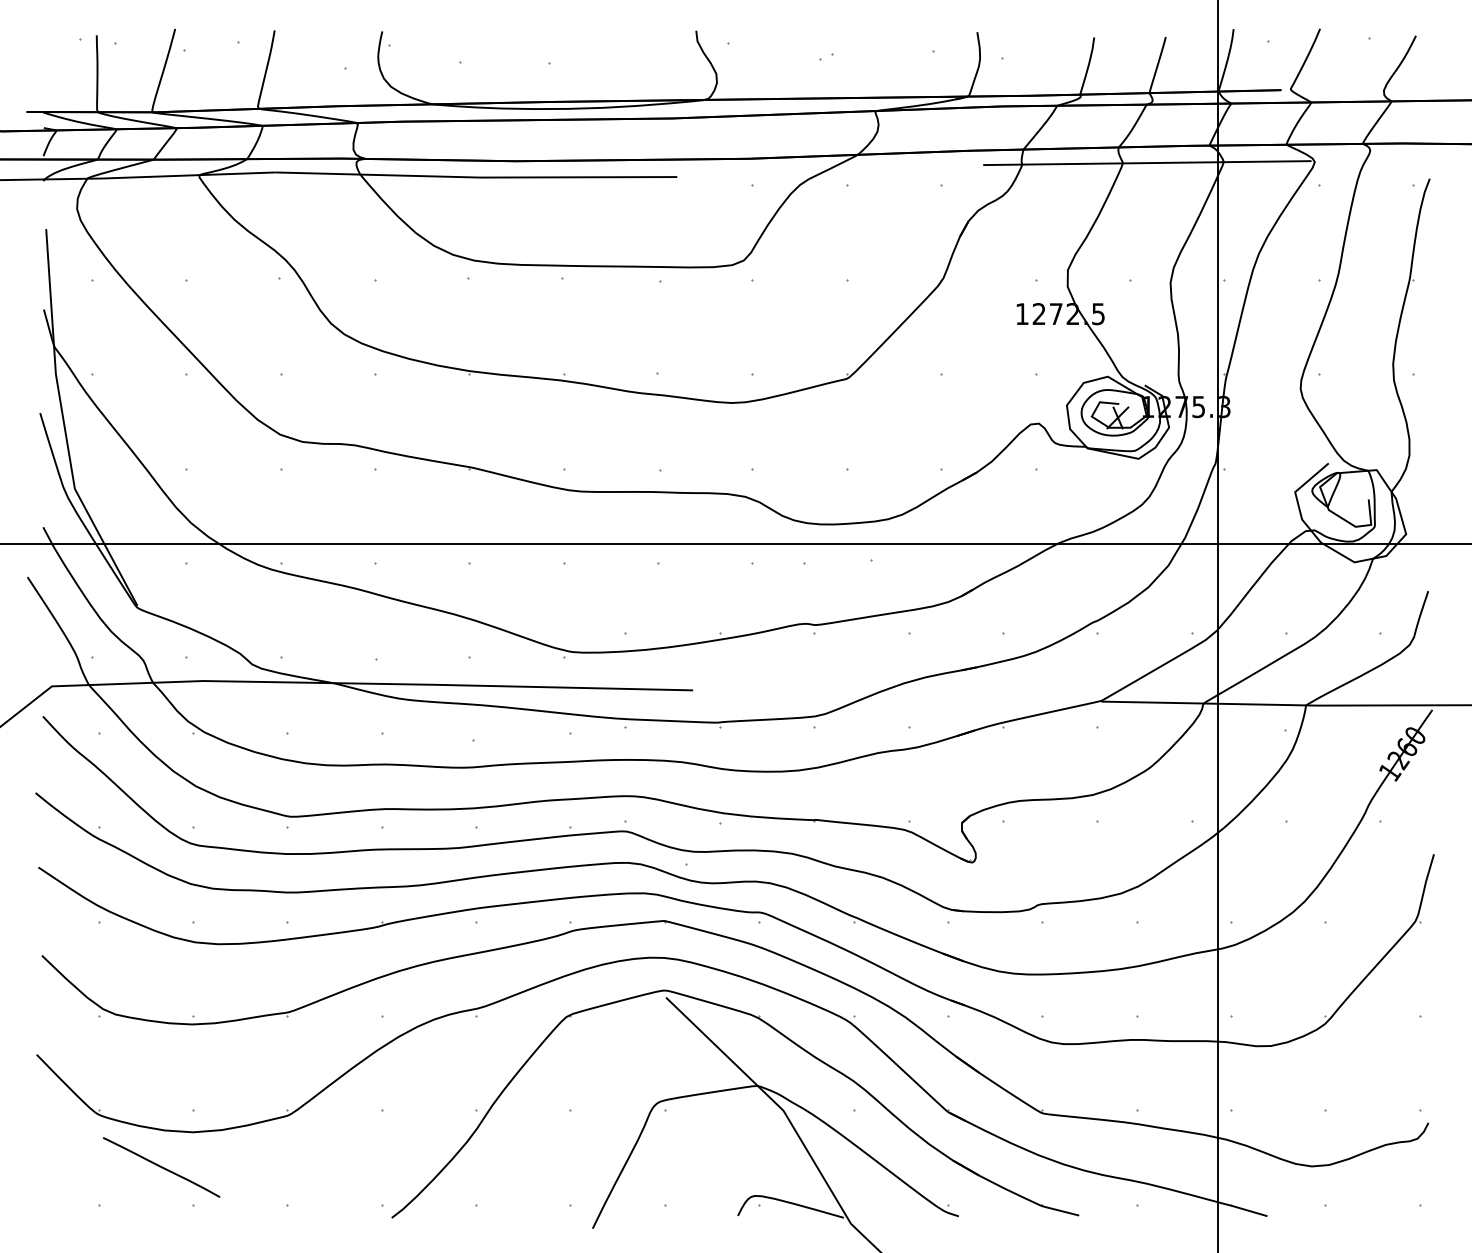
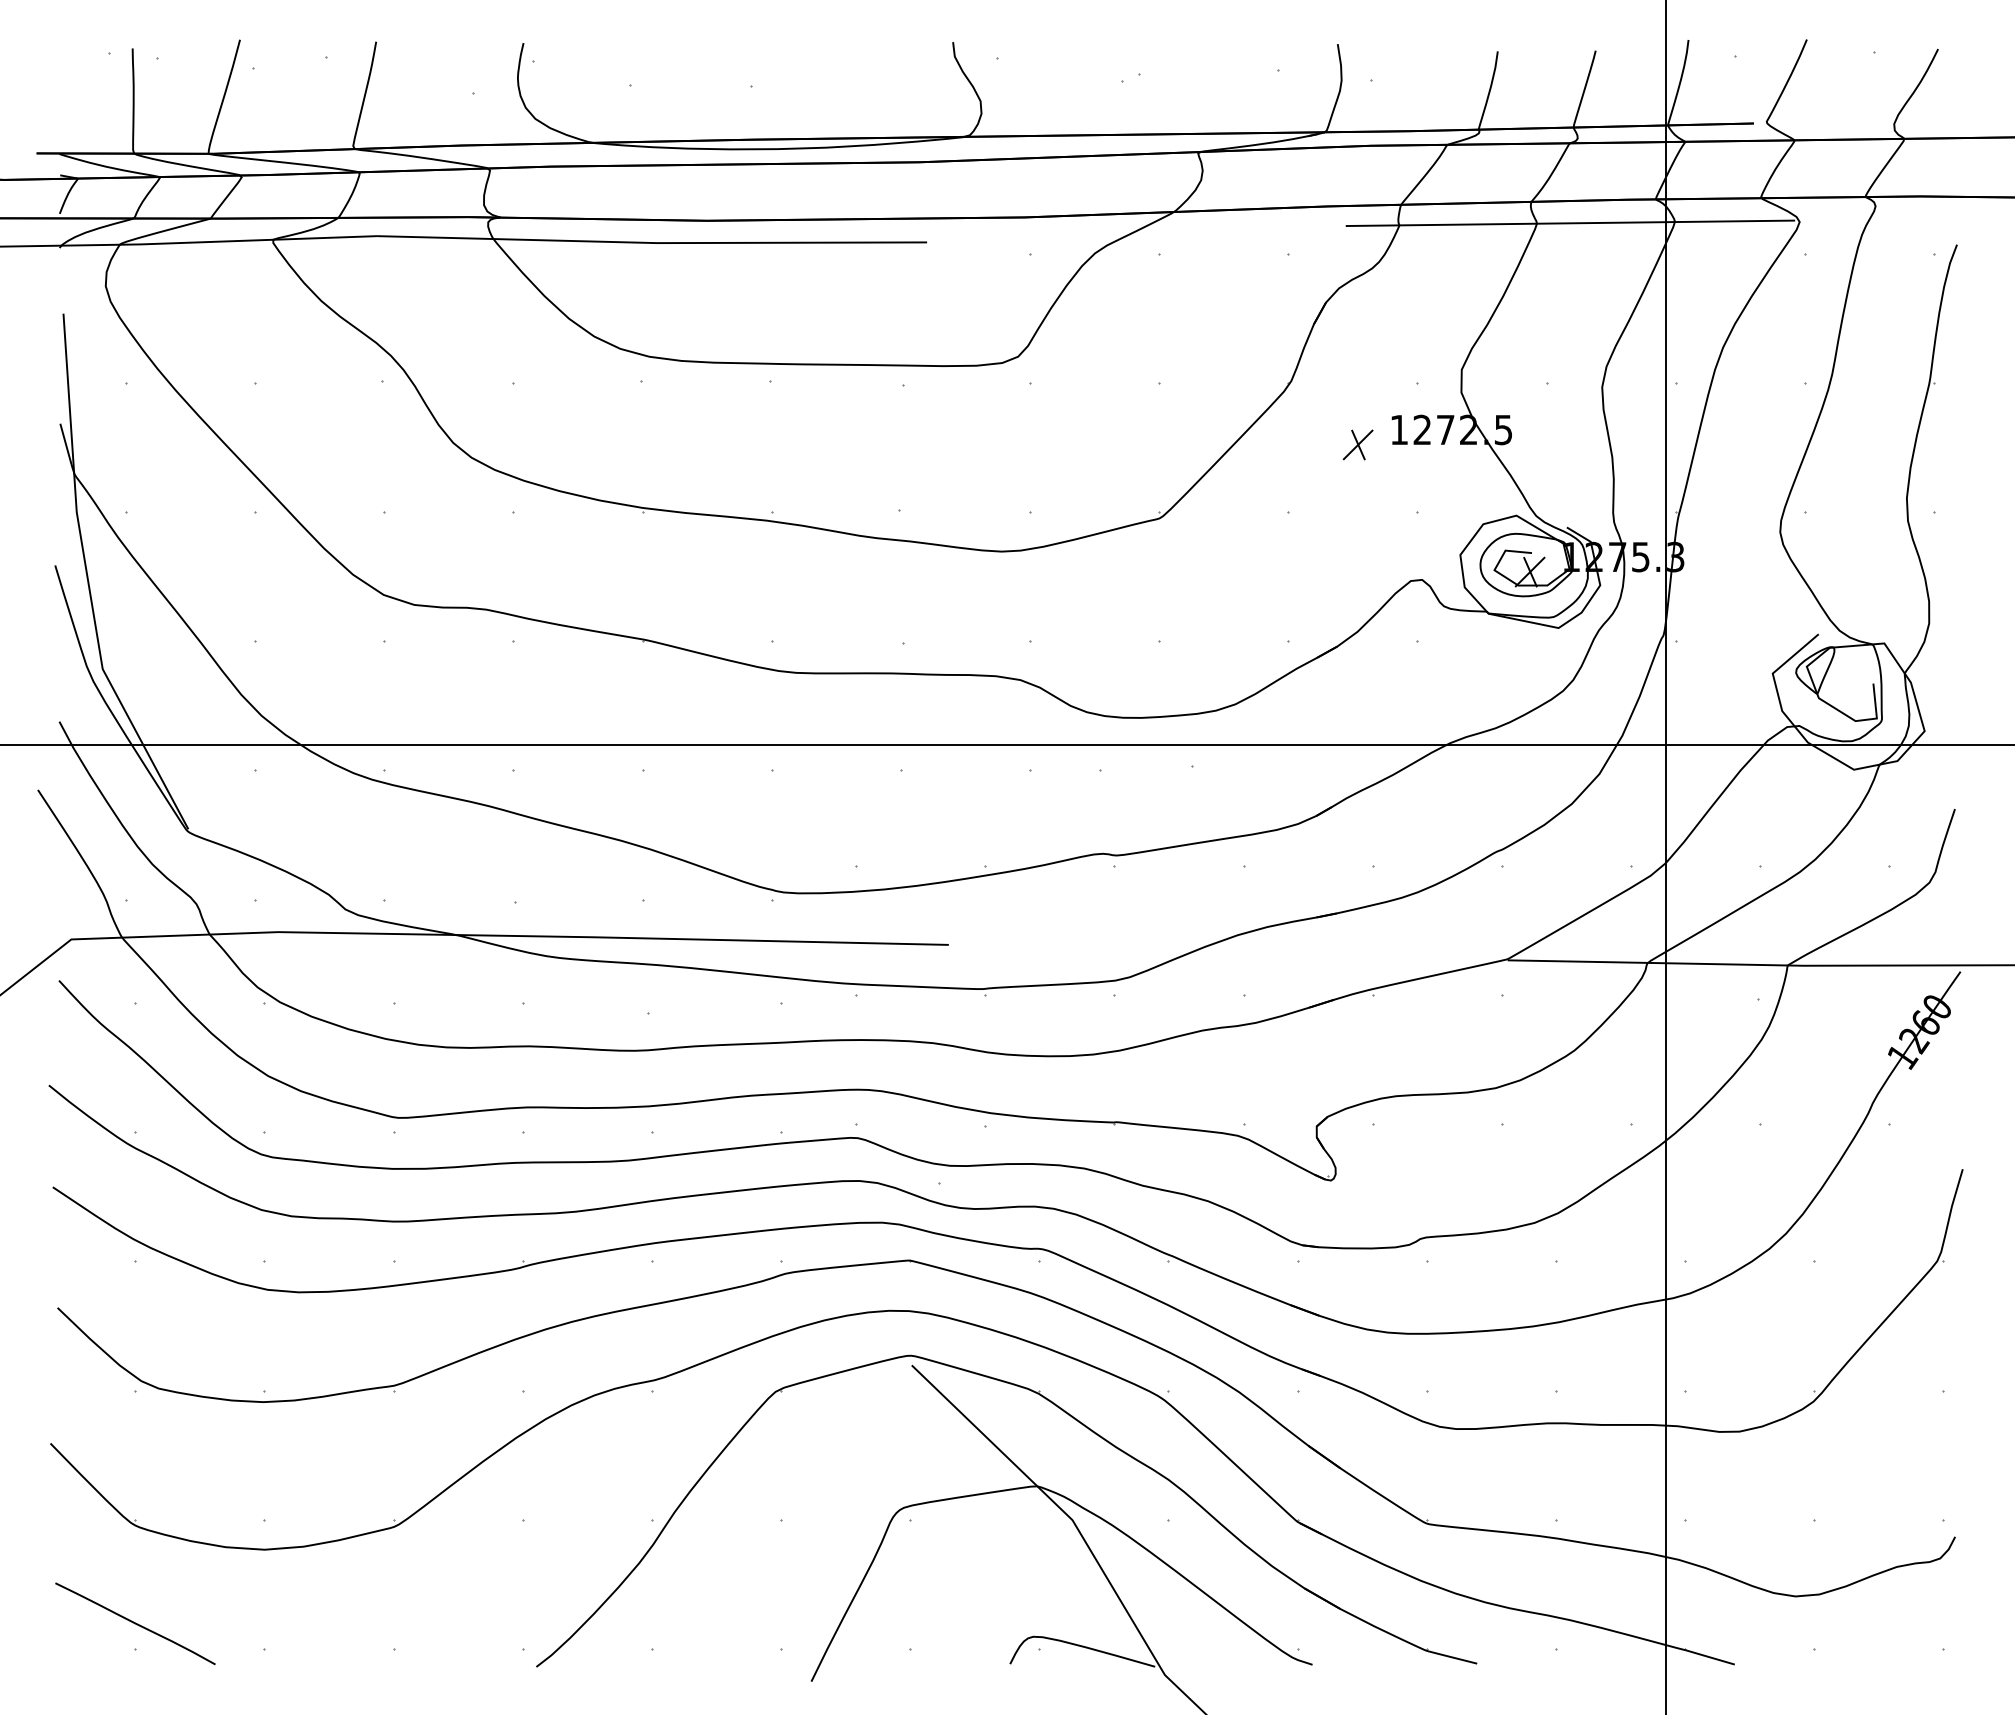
part: (991, 324) -> (1357, 444), added
curve: (161, 1167) -> (135, 1623), moved

